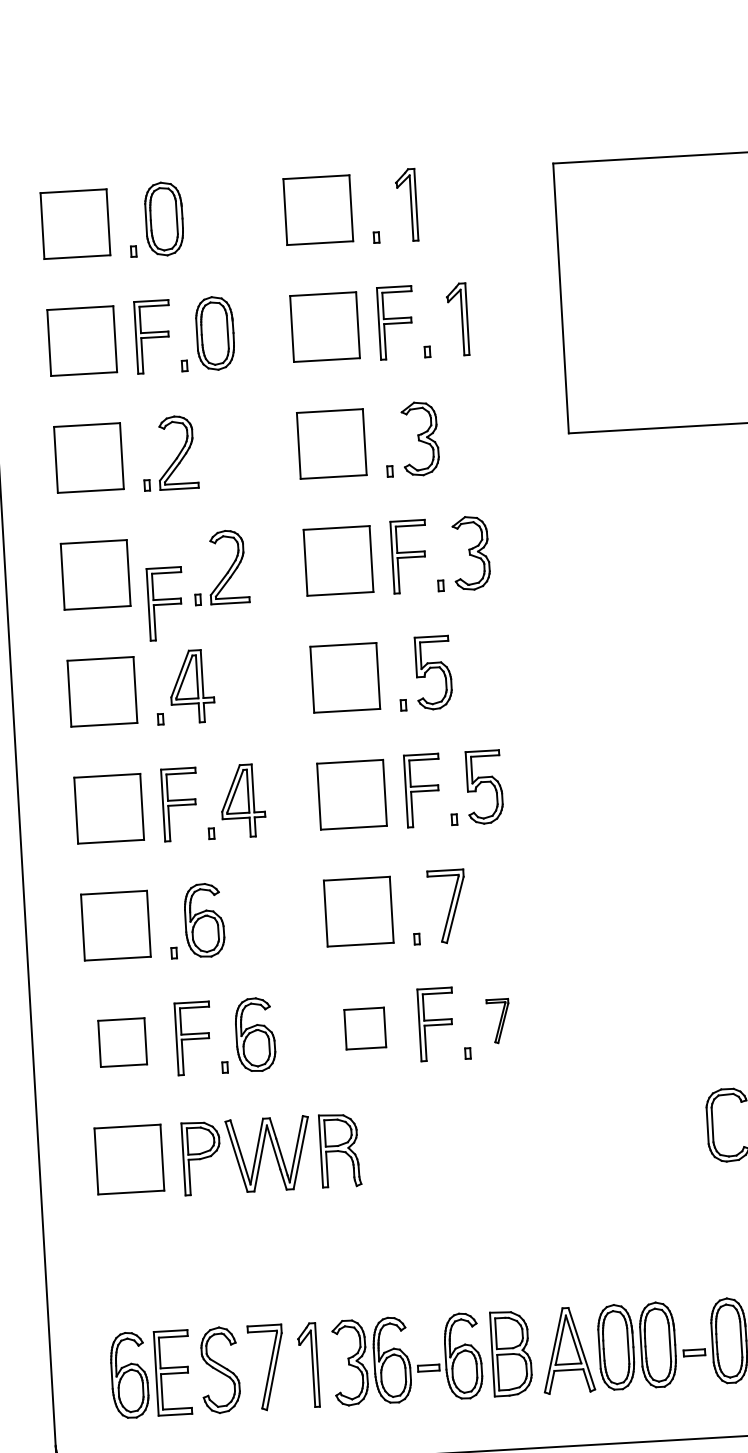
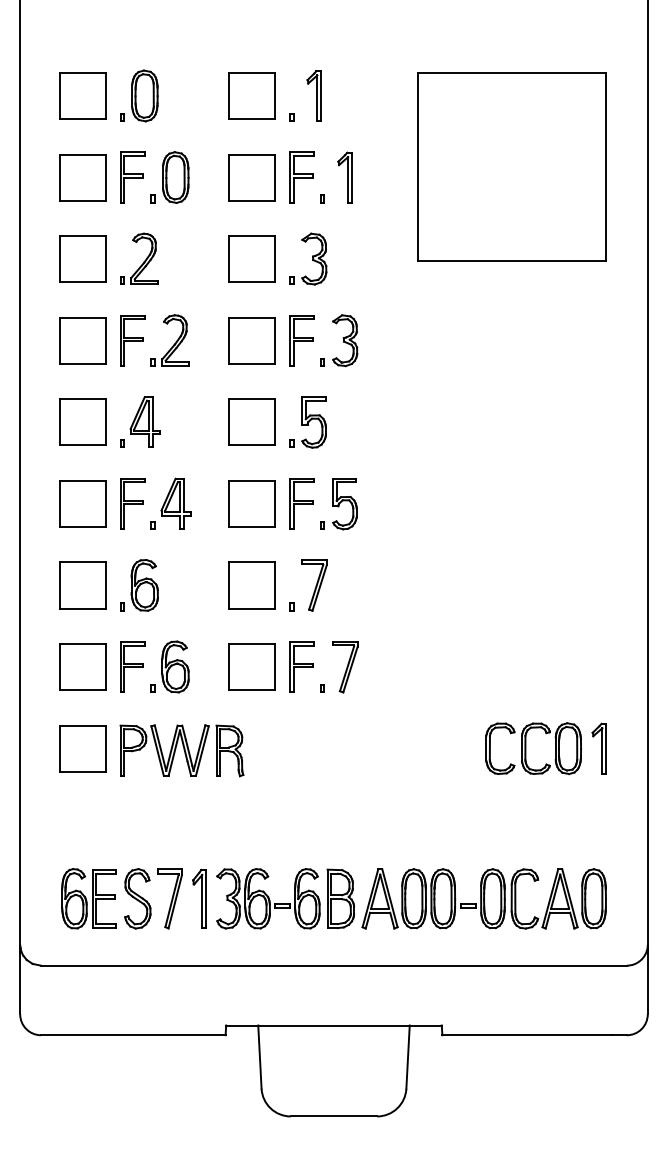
part: (165, 603) -> (132, 340), moved
part: (498, 1021) -> (345, 667), size x1.67
part: (364, 1027) -> (251, 666), size x1.67
part: (121, 1041) -> (82, 666), size x1.43

